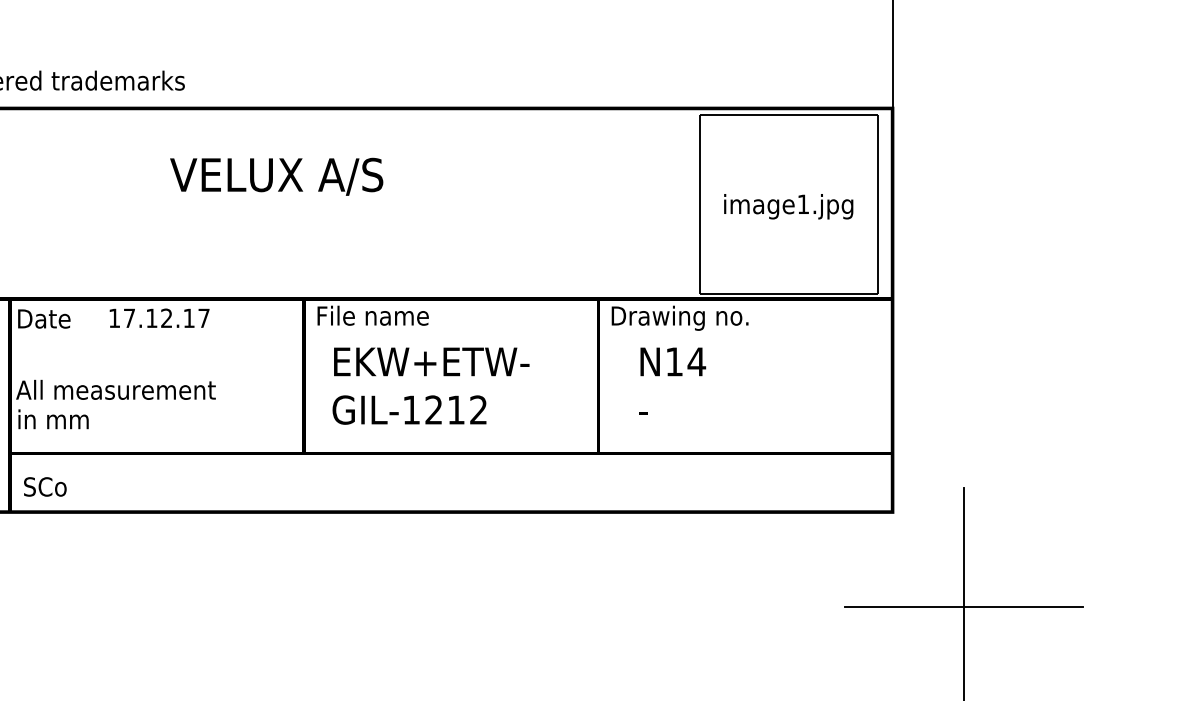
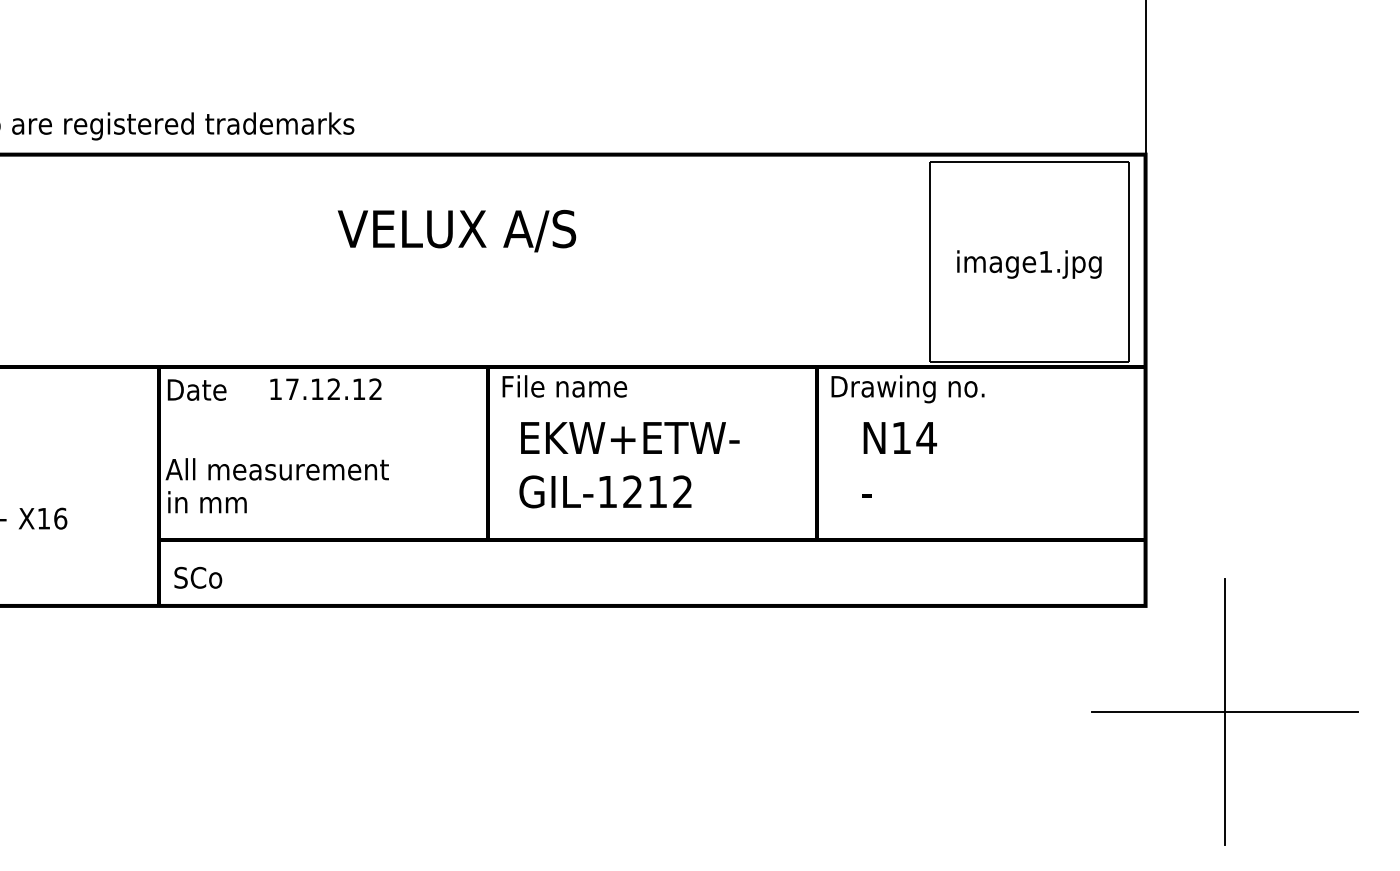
text: (203, 317) -> (375, 388), 17.12.17 -> 17.12.12

